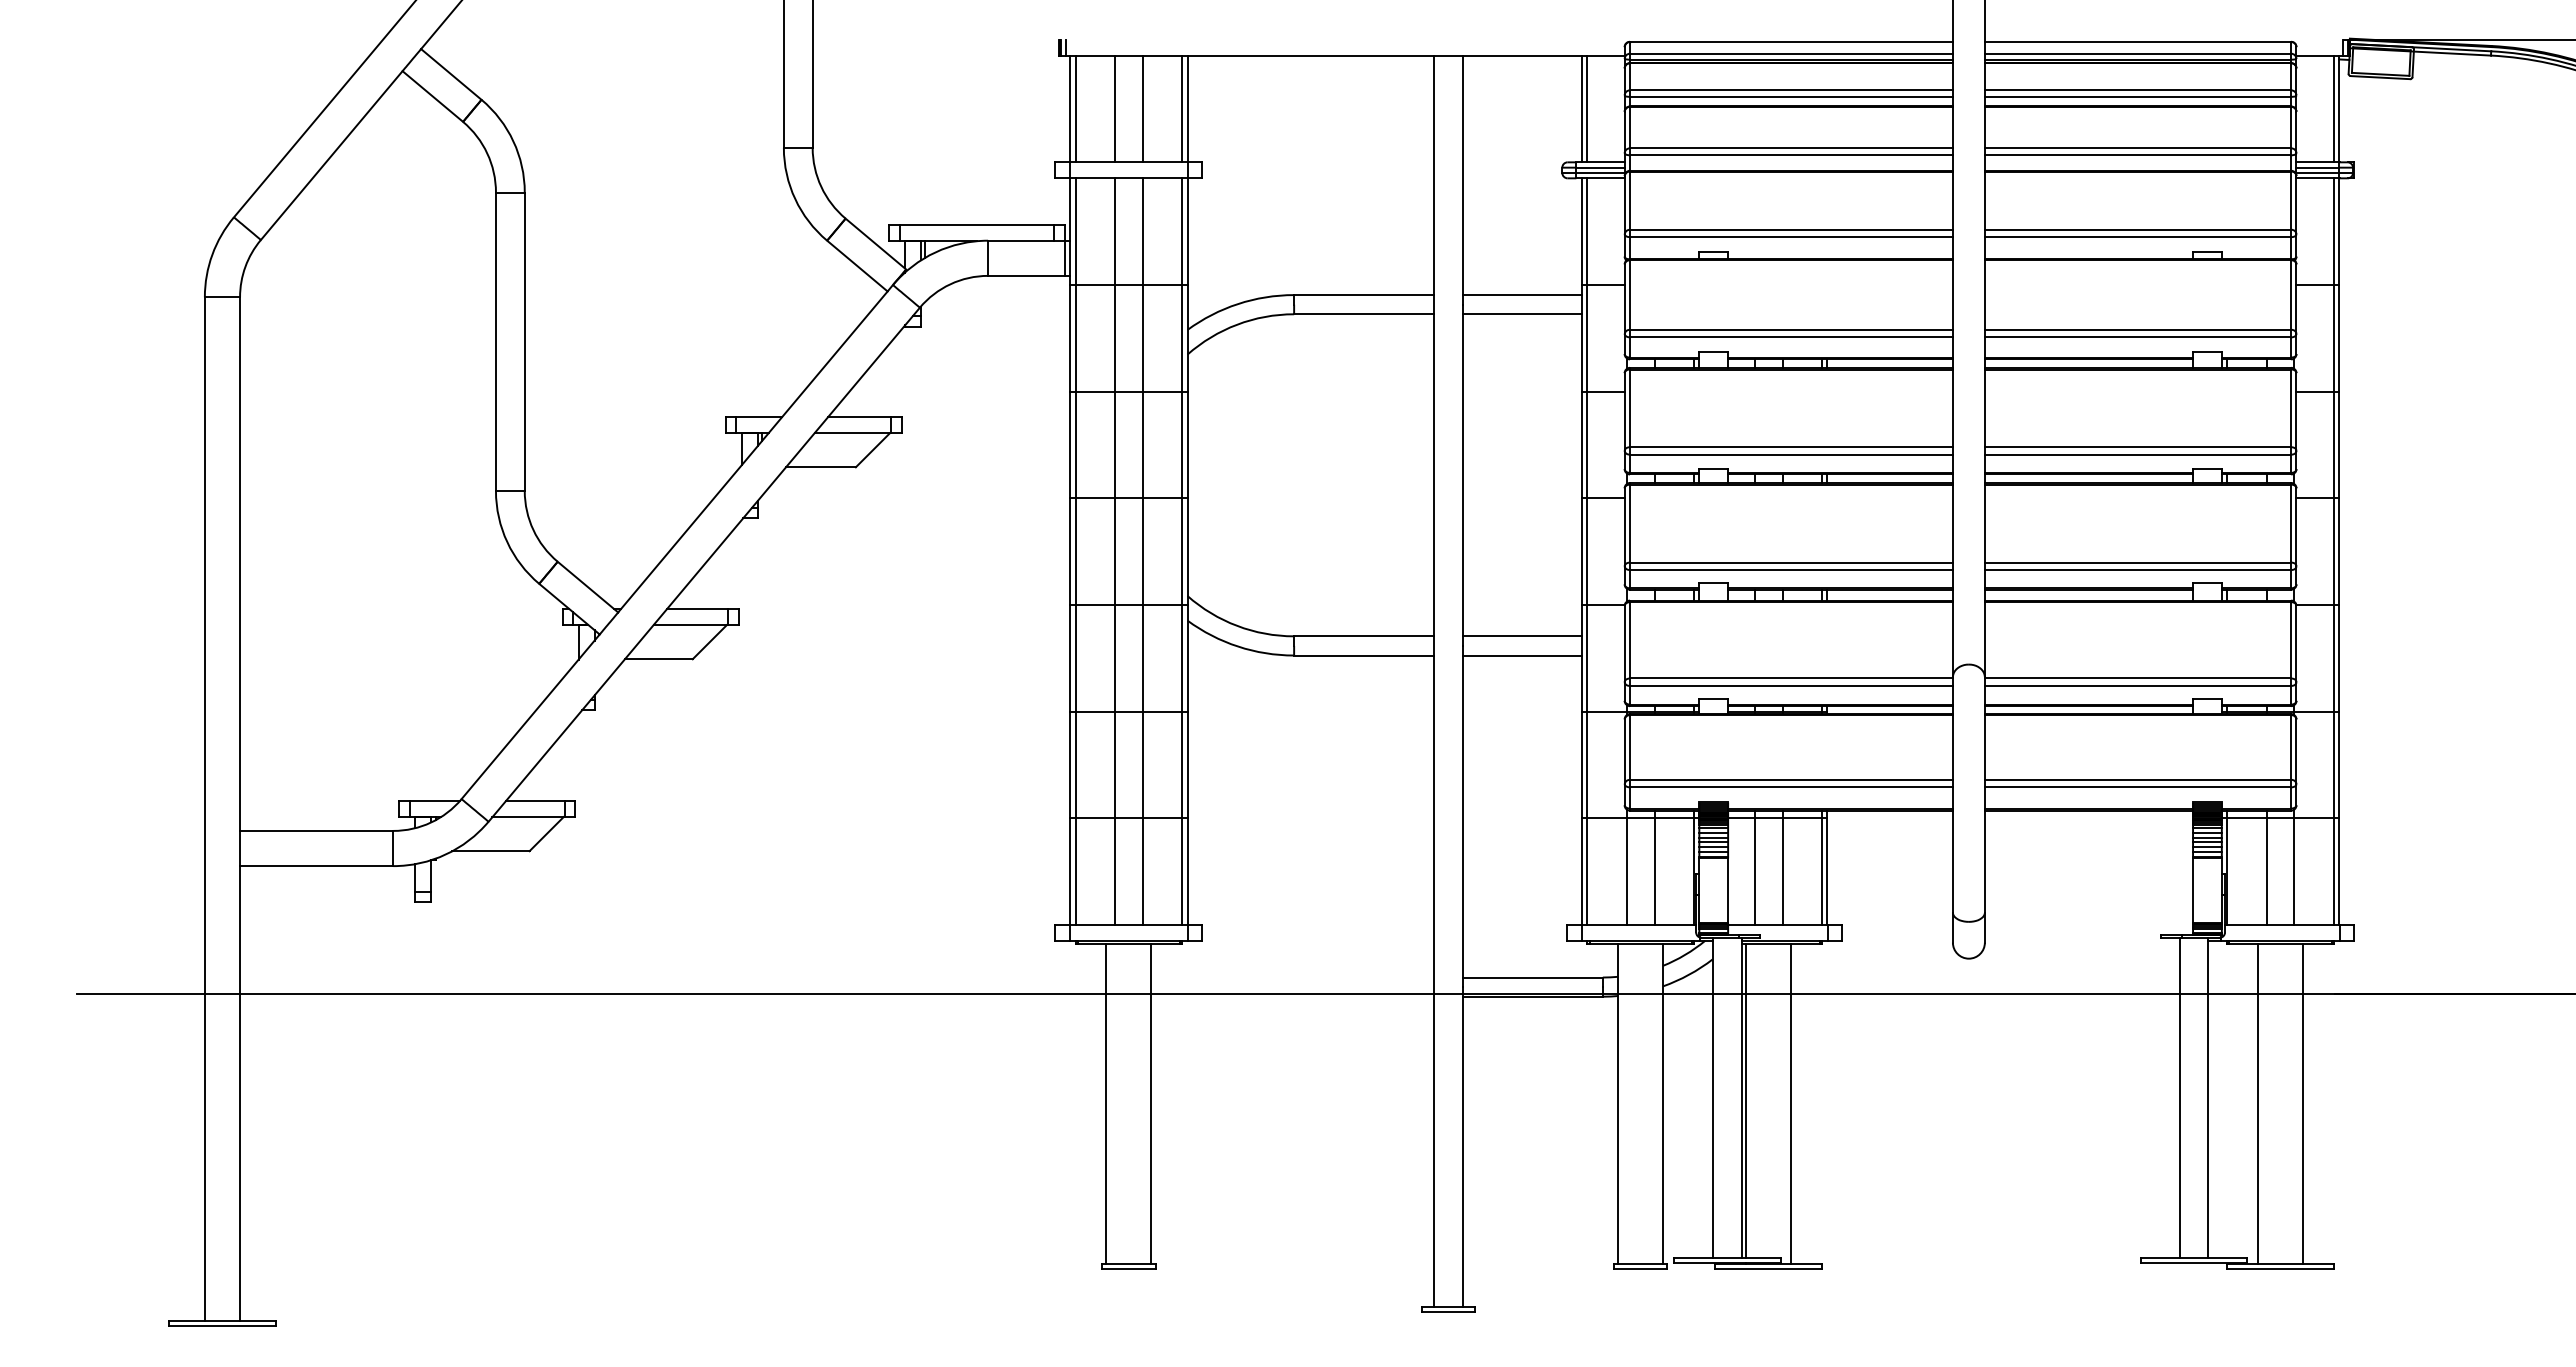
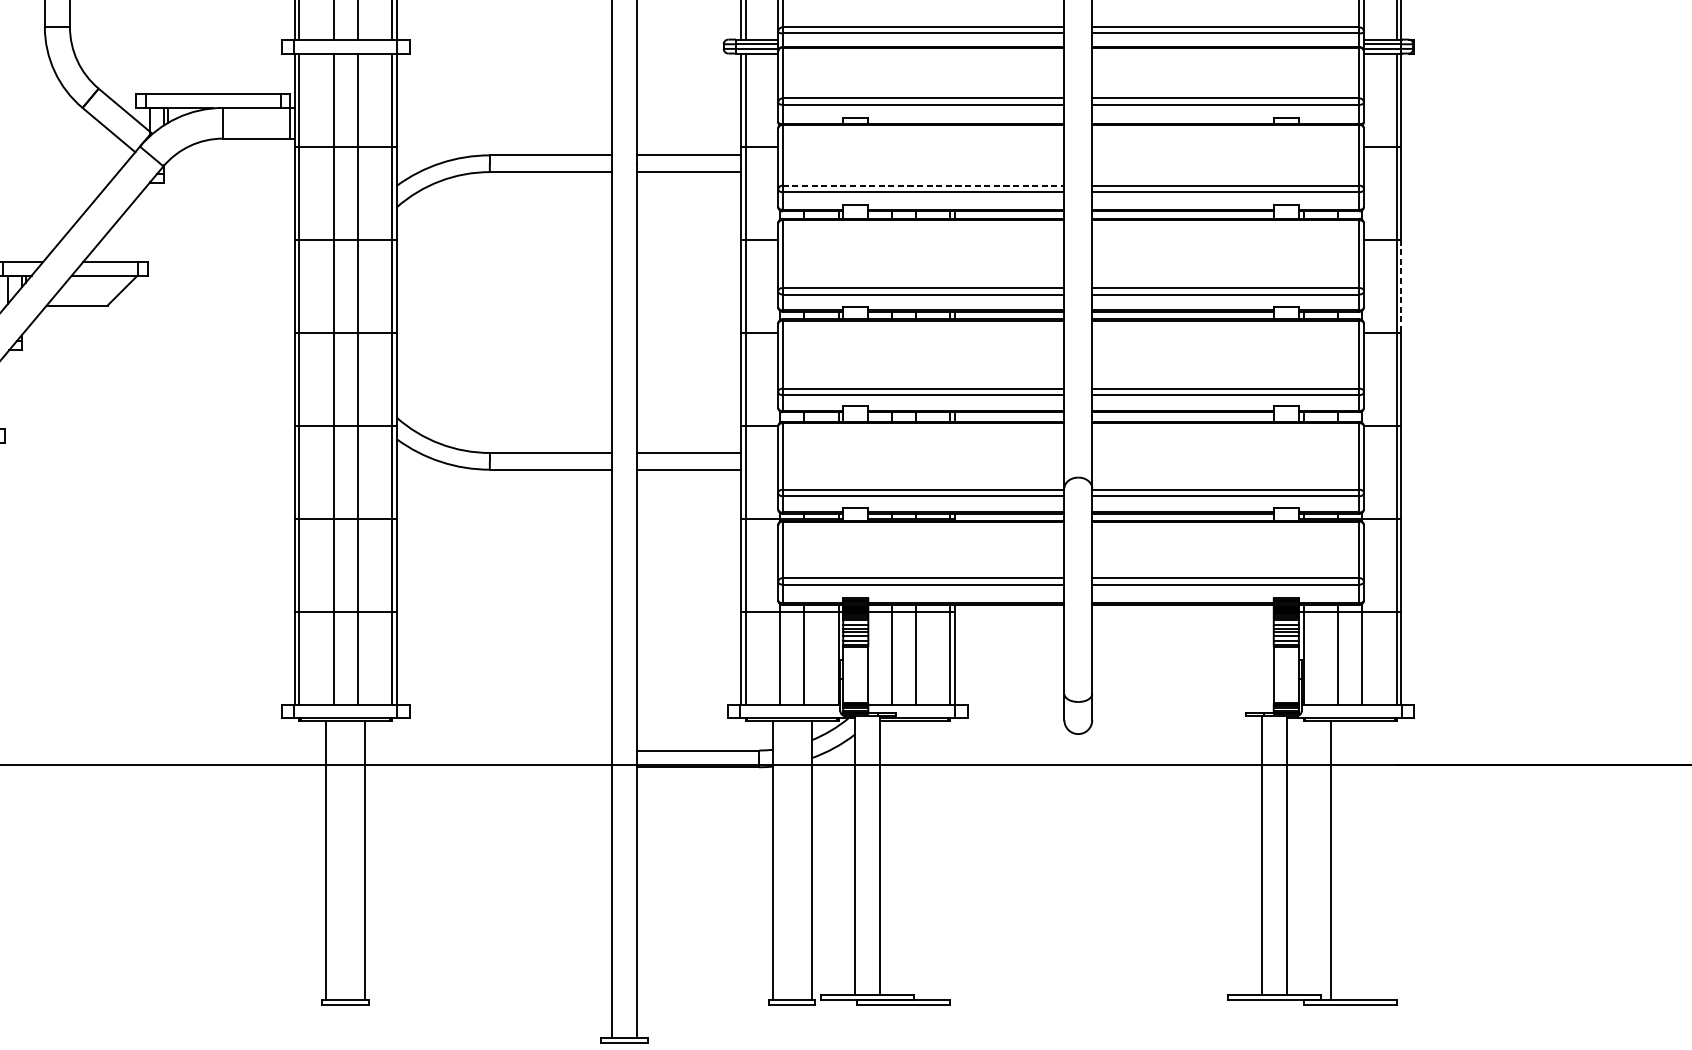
line: (1791, 329) -> (923, 185), solid -> dashed
line: (2339, 445) -> (1401, 286), solid -> dashed
line: (1746, 1100) -> (884, 857), removed
line: (1791, 1103) -> (923, 860), removed
line: (2302, 1103) -> (1369, 860), removed

